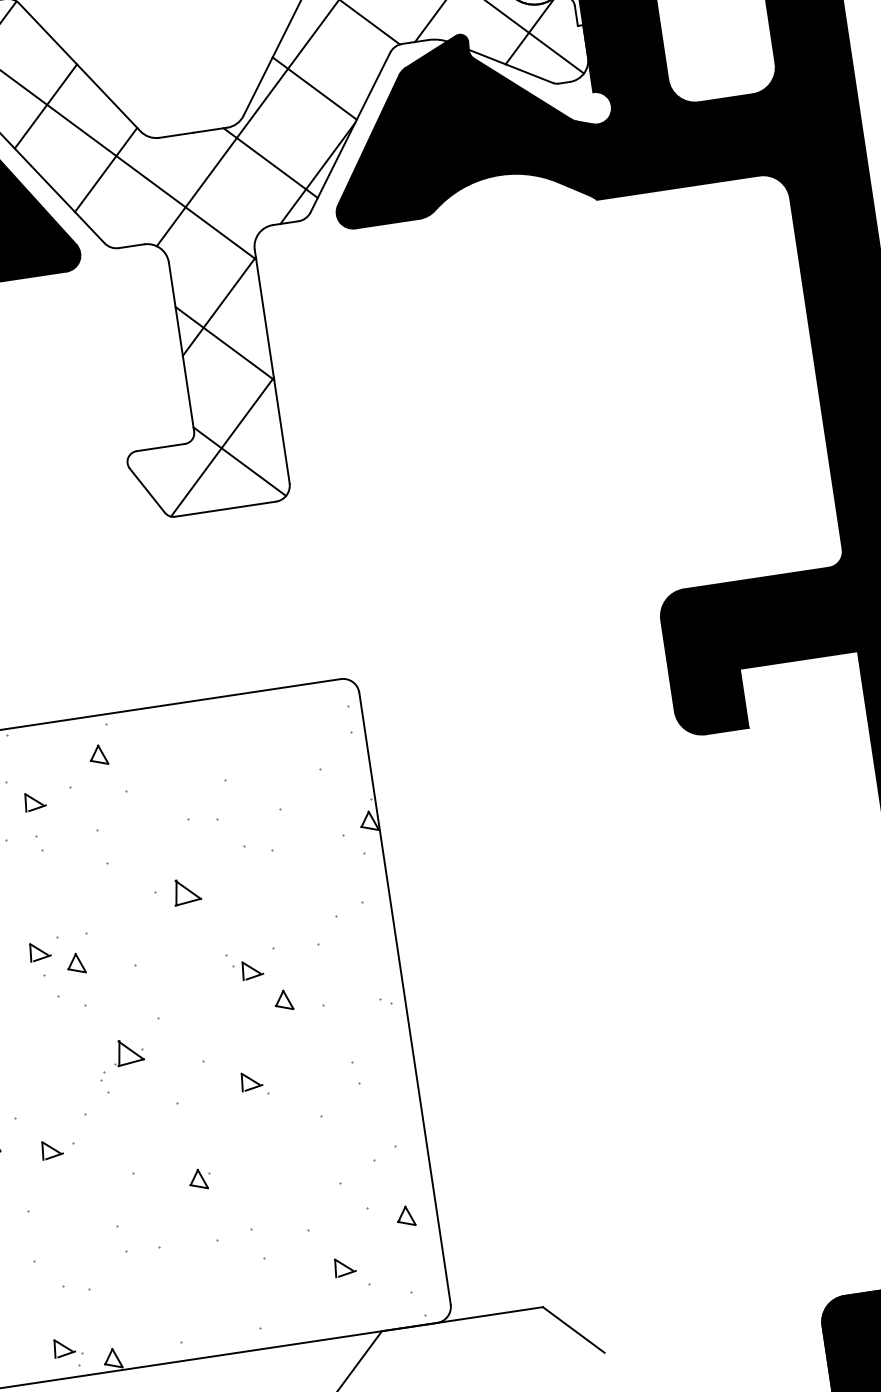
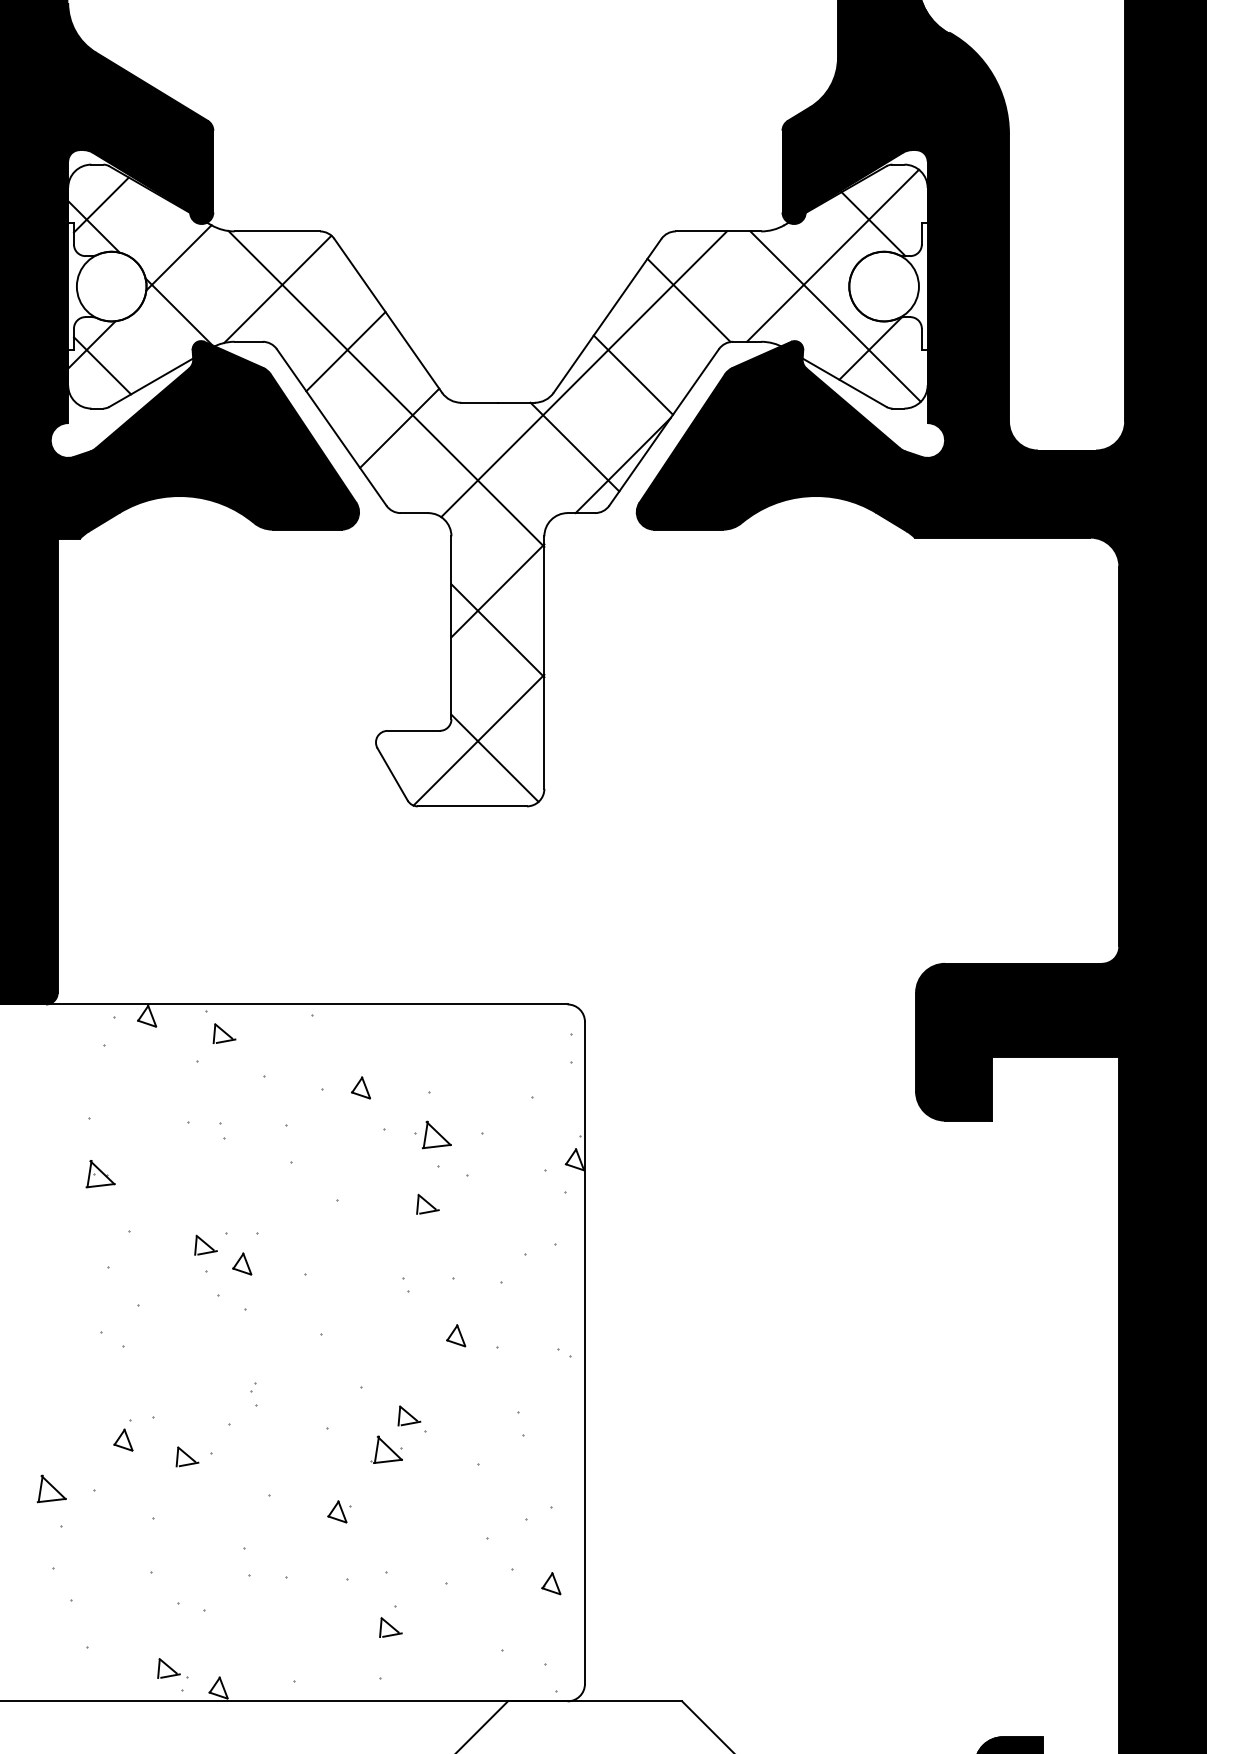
part: (98, 755) -> (360, 1087), moved
part: (35, 801) -> (224, 1033), moved
part: (186, 891) -> (436, 1134), moved
part: (251, 969) -> (427, 1203), moved
part: (128, 1051) -> (386, 1449), moved
part: (344, 1267) -> (390, 1627), moved

